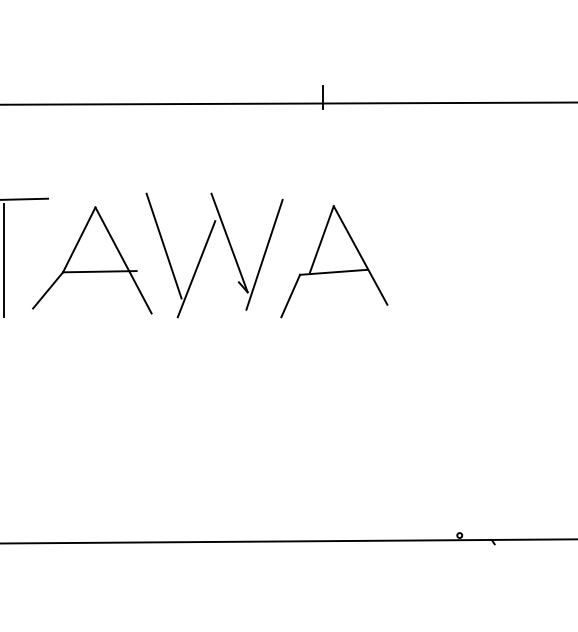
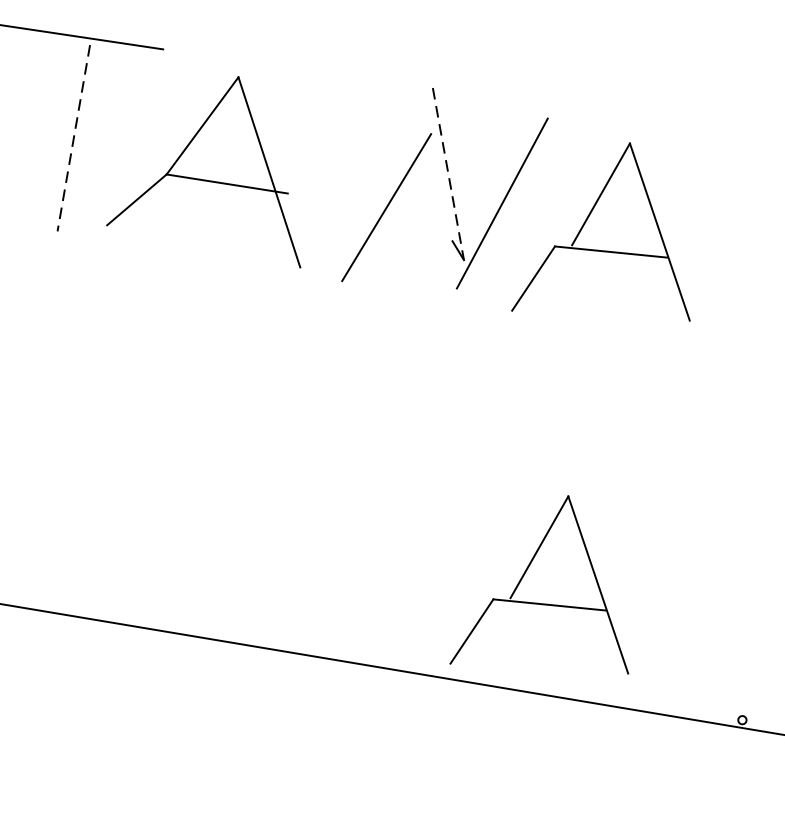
line: (229, 243) -> (448, 174), solid -> dashed
line: (163, 245) -> (339, 159), removed
line: (4, 260) -> (73, 138), solid -> dashed
part: (334, 476) -> (553, 587), added

